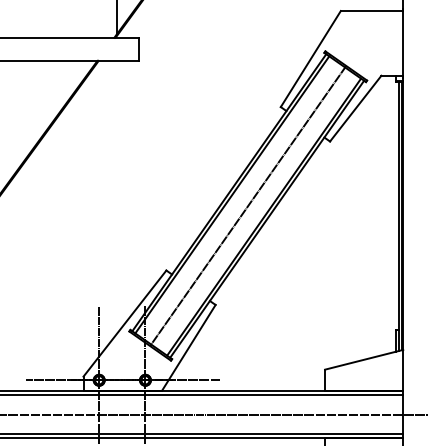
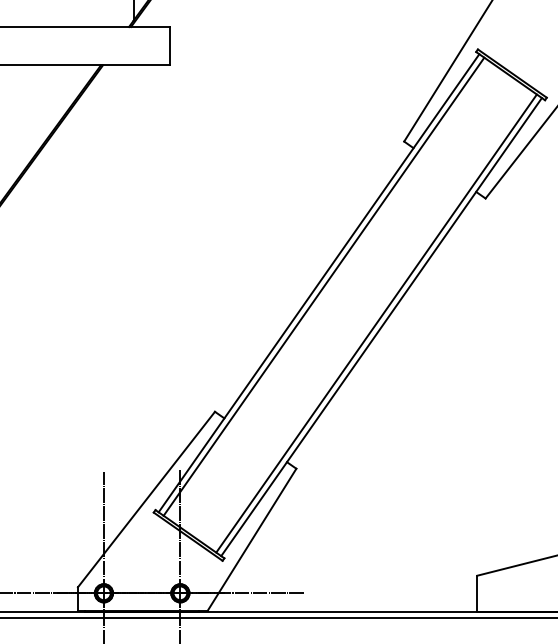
line: (248, 205) -> (350, 304), removed

